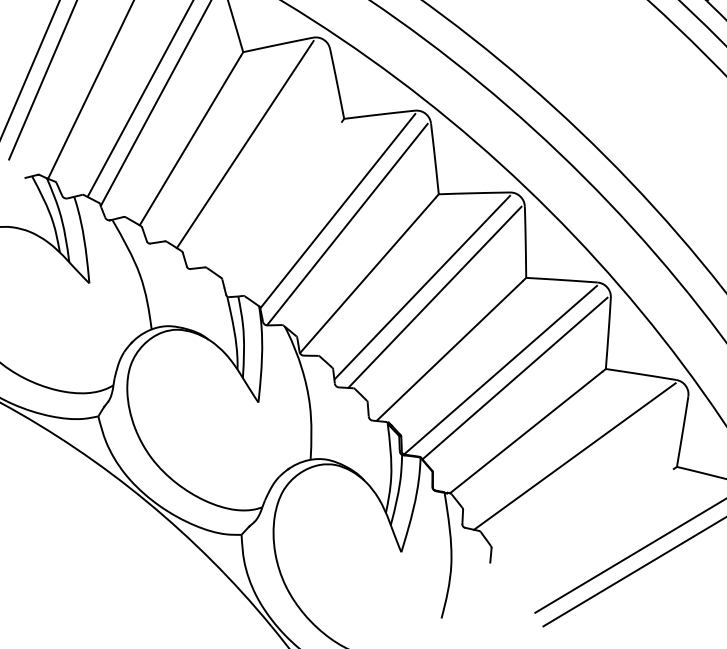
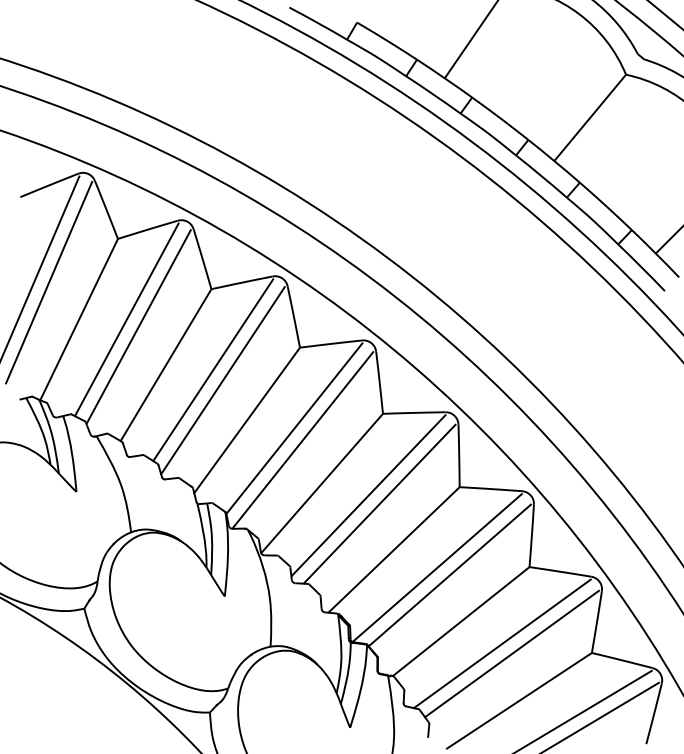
line: (255, 156) -> (222, 380), added
line: (282, 204) -> (245, 422), added
line: (585, 467) -> (511, 653), added
line: (592, 522) -> (517, 701), added

